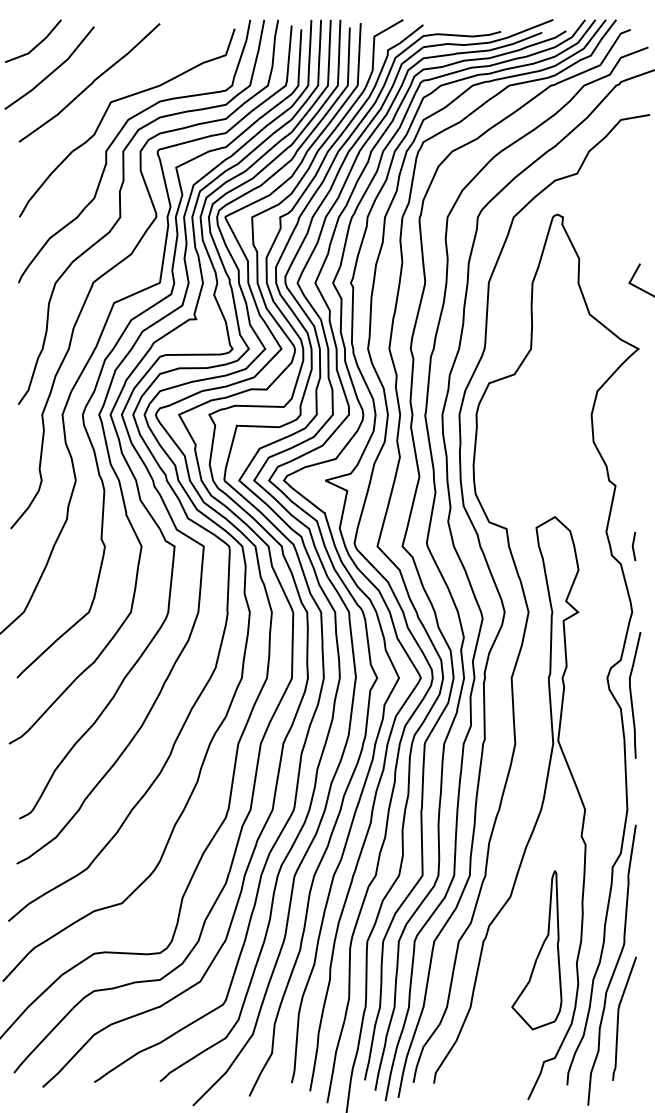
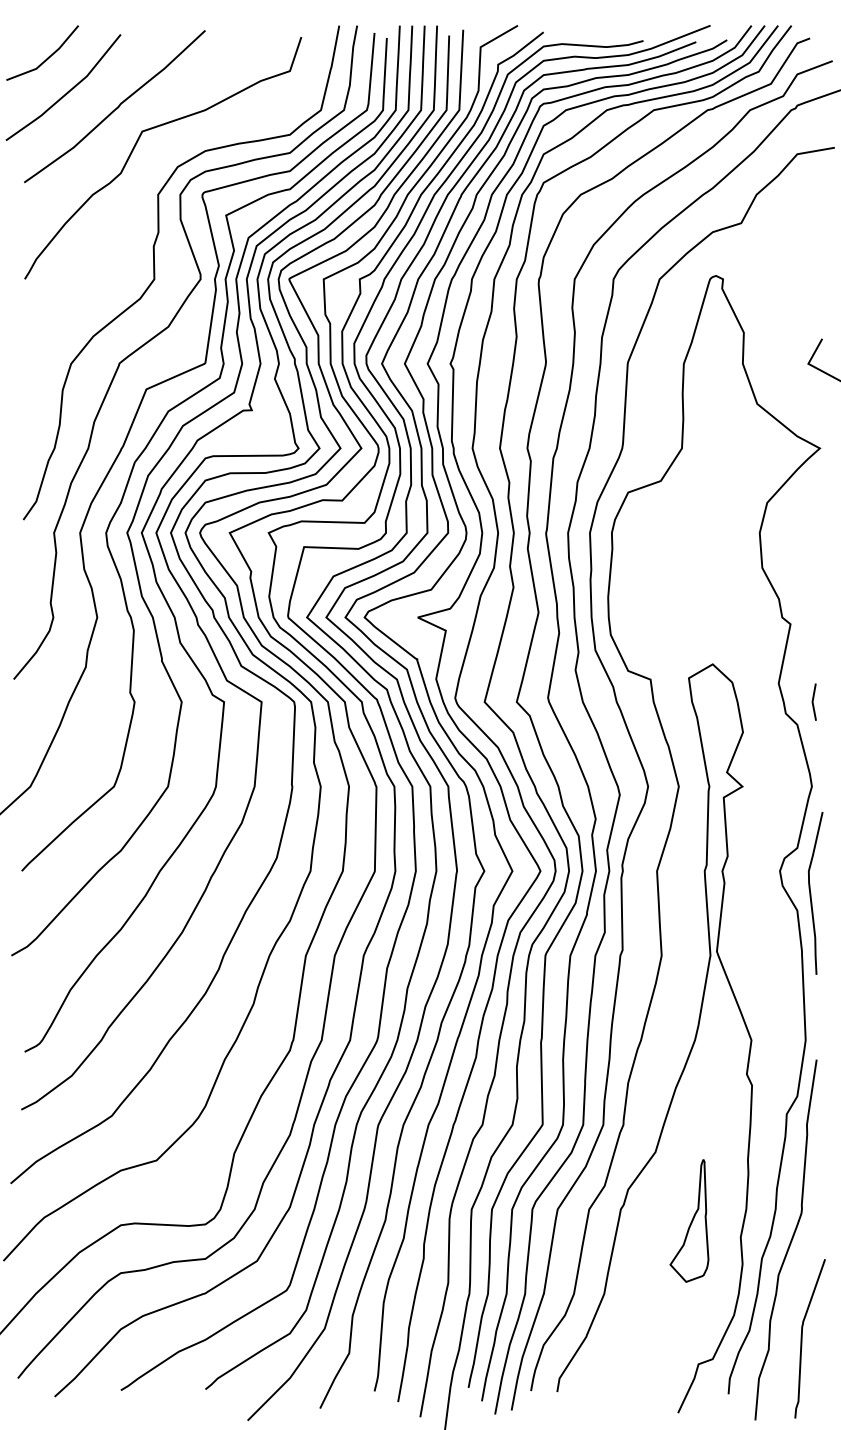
curve: (117, 137) -> (150, 176), removed
part: (536, 950) -> (689, 1220), size x0.6
curve: (618, 1018) -> (802, 1338), moved

